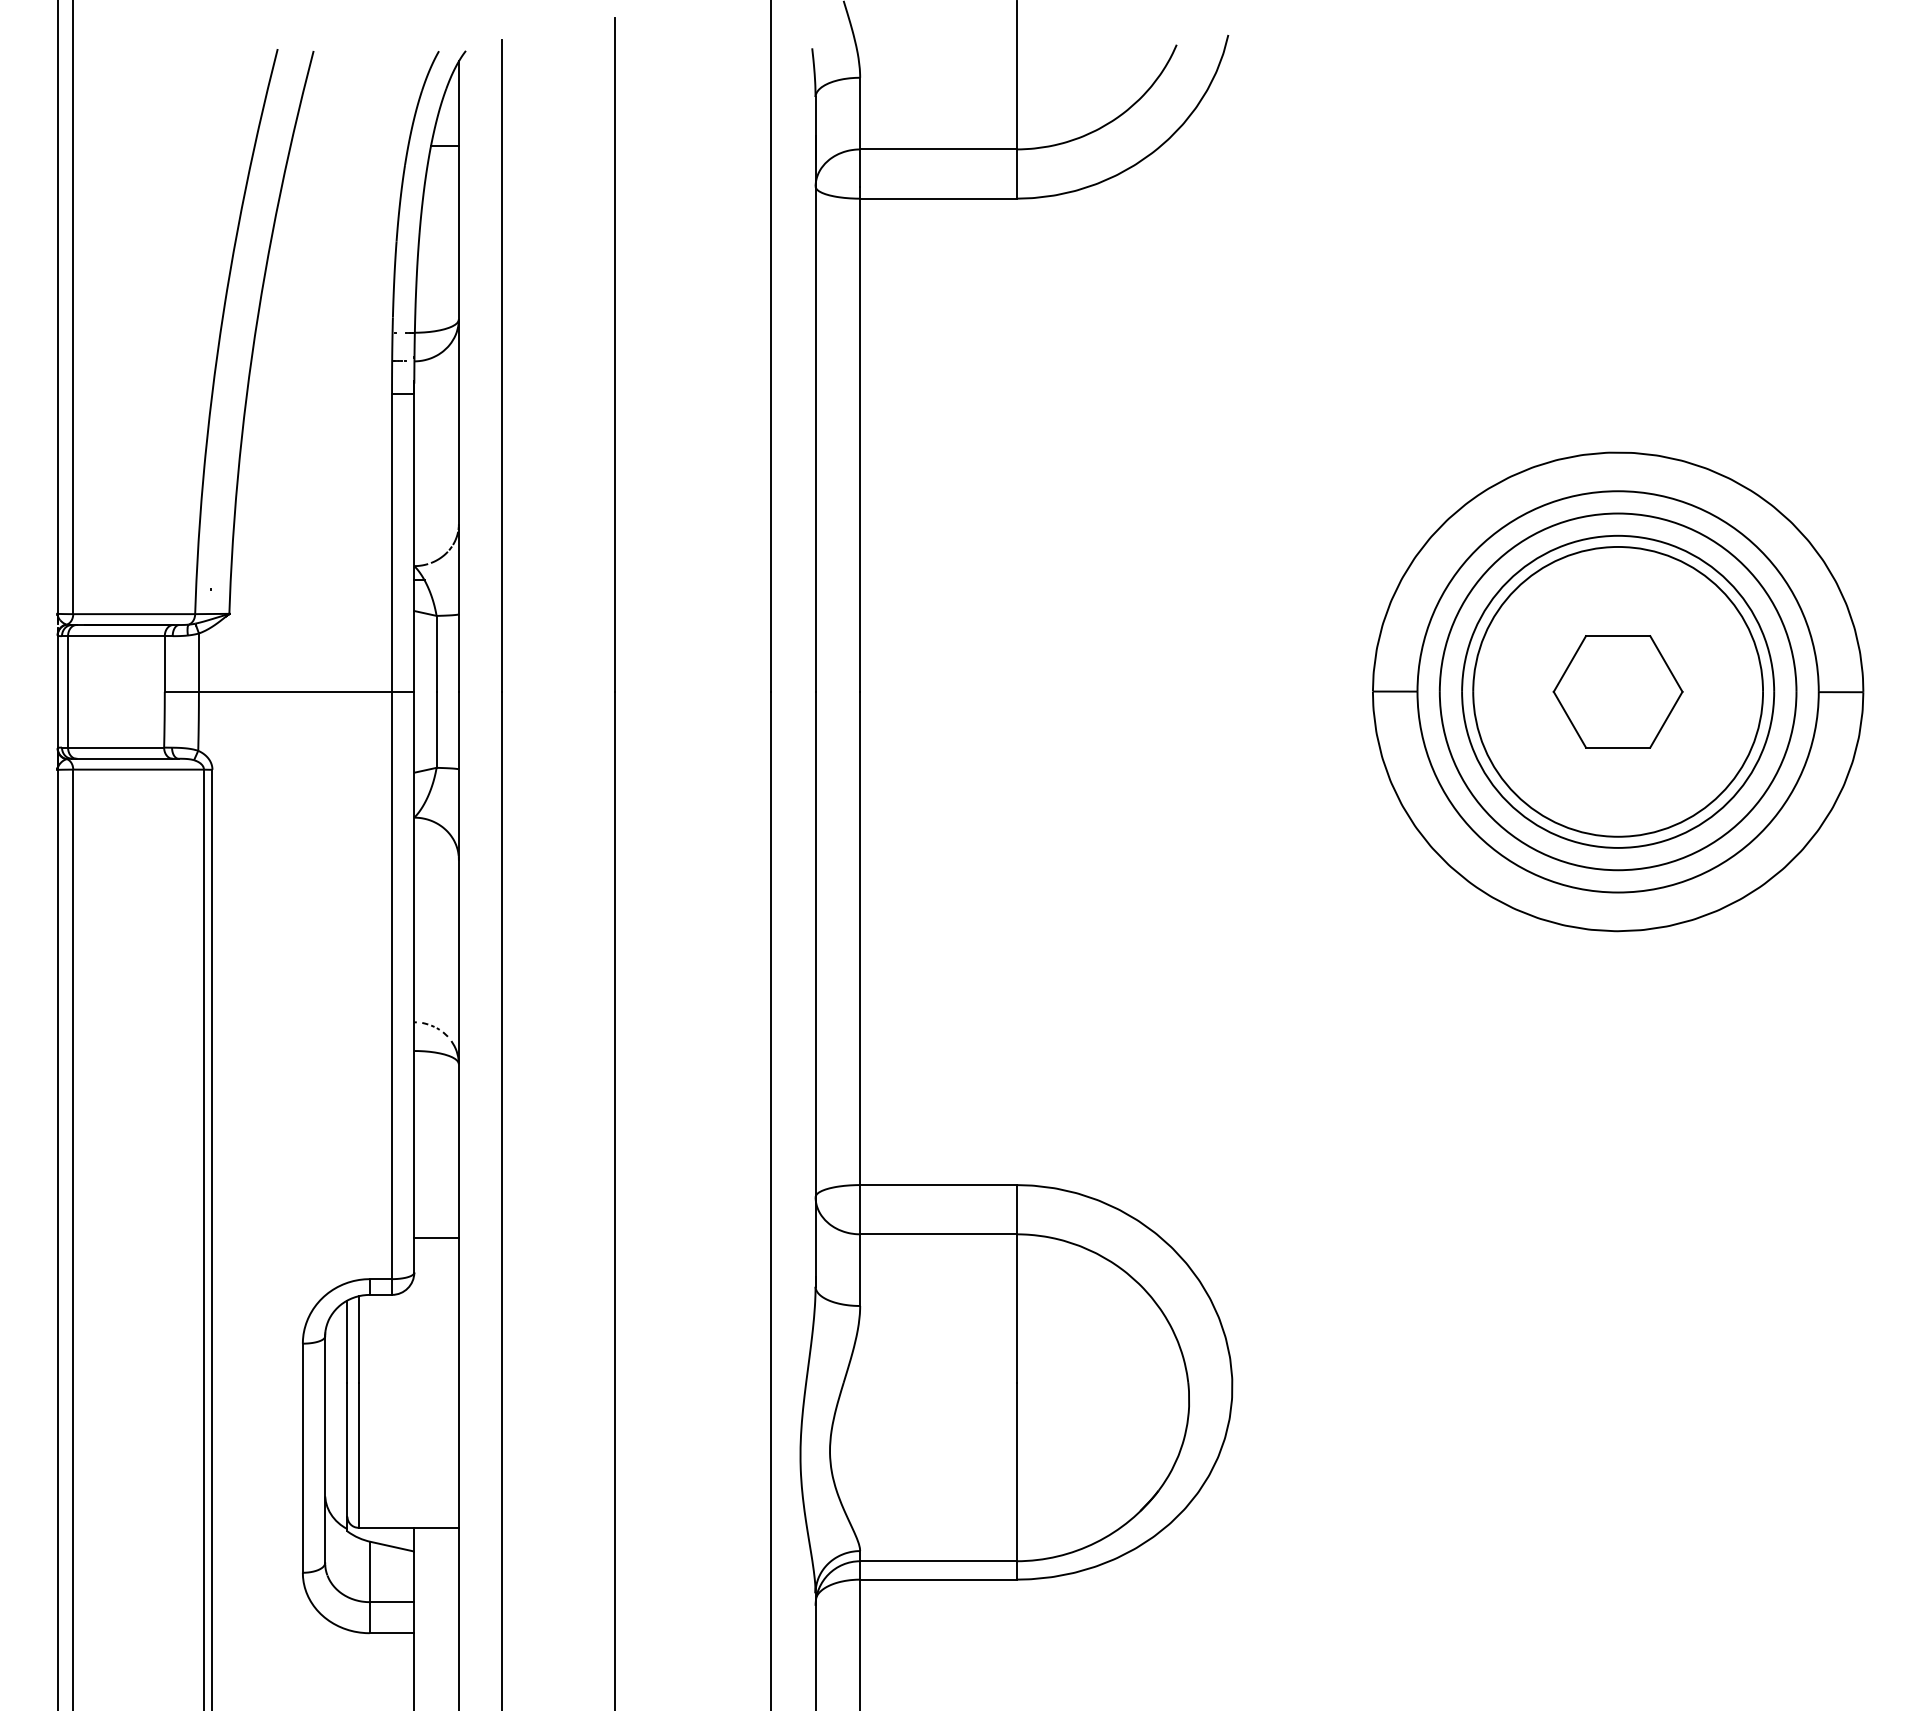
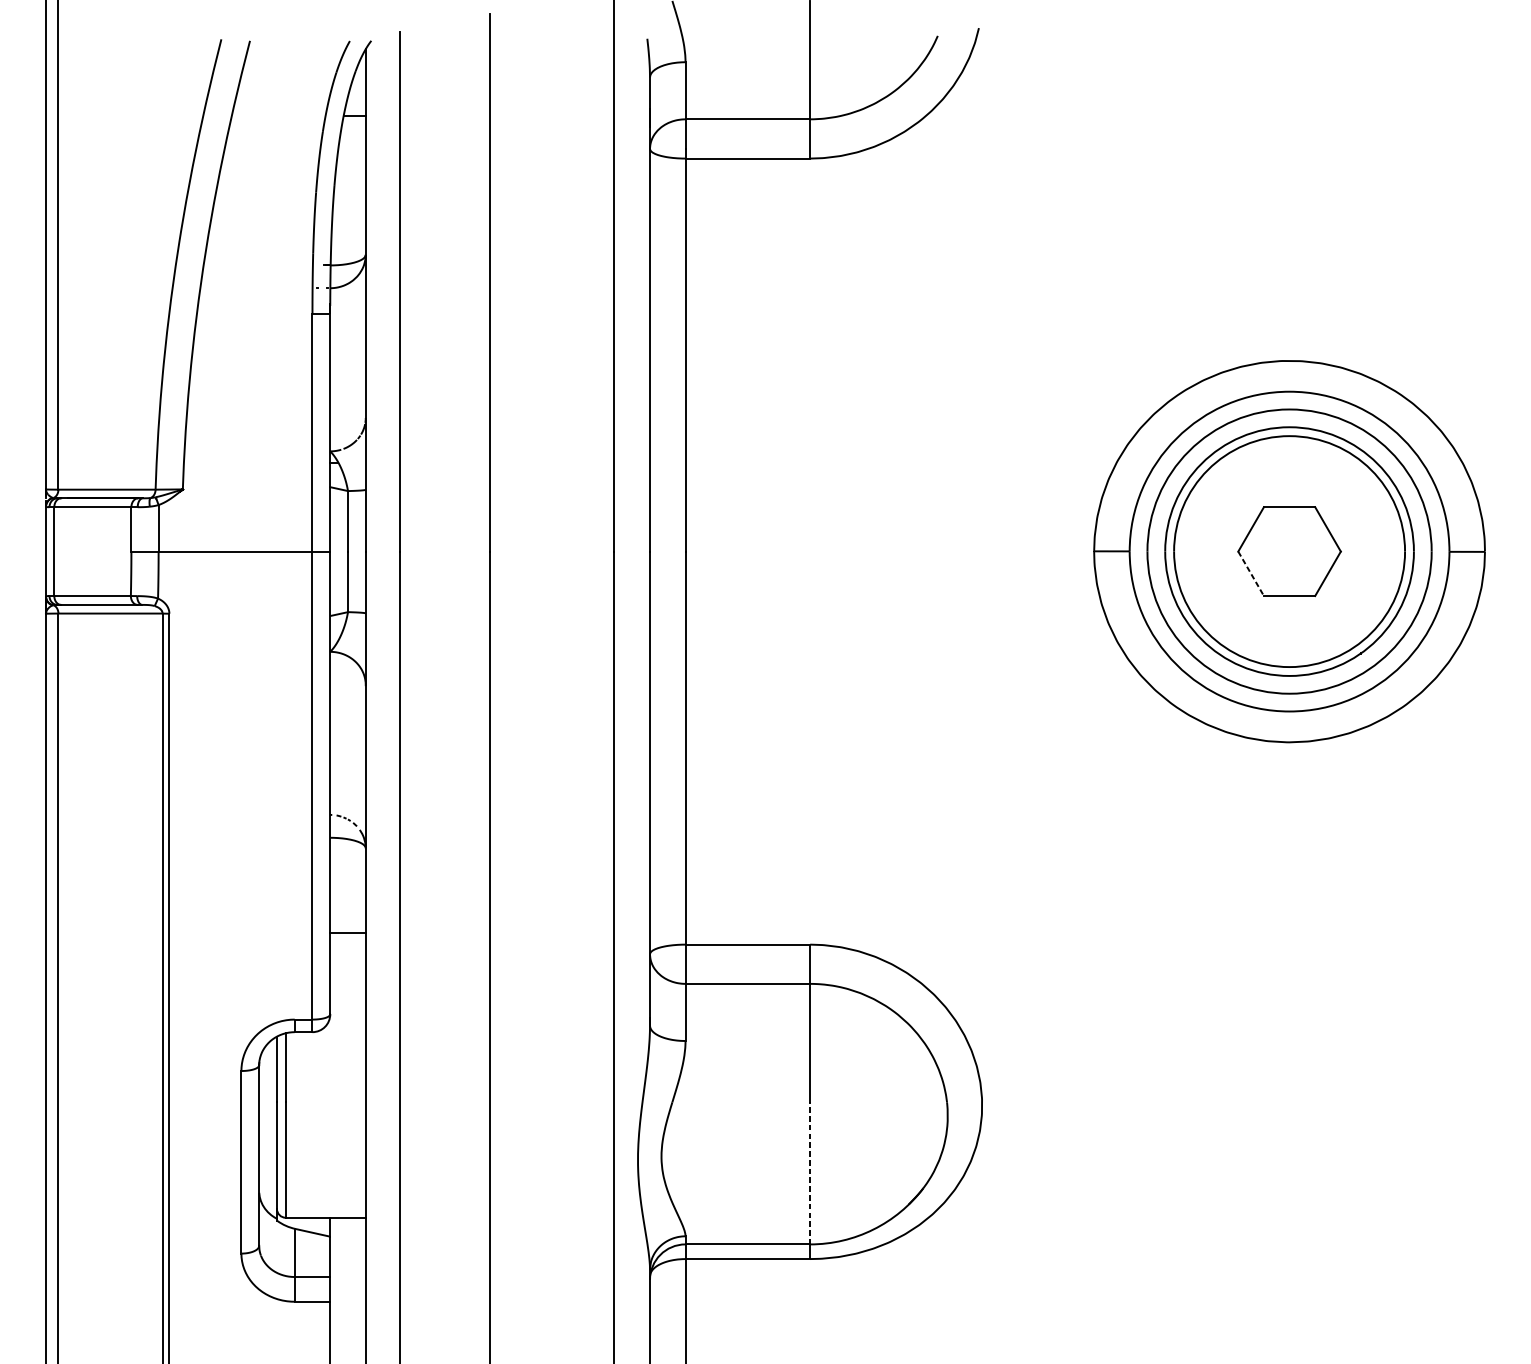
line: (1570, 720) -> (1251, 574), solid -> dashed
line: (436, 1238) -> (347, 933), moved
line: (1016, 1471) -> (810, 1172), solid -> dashed

